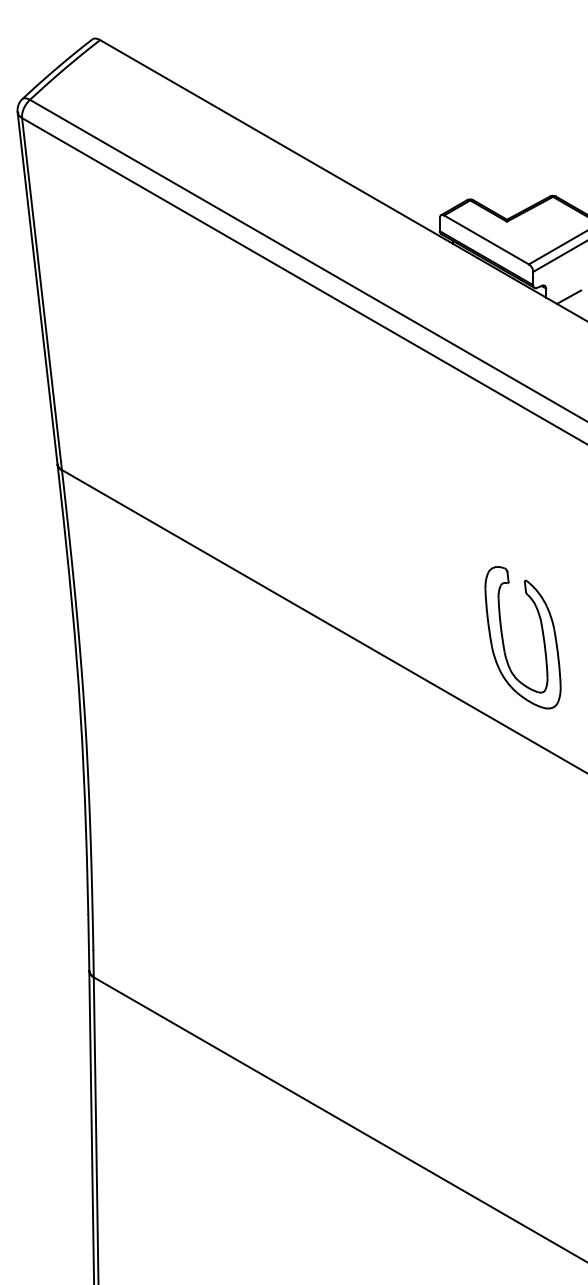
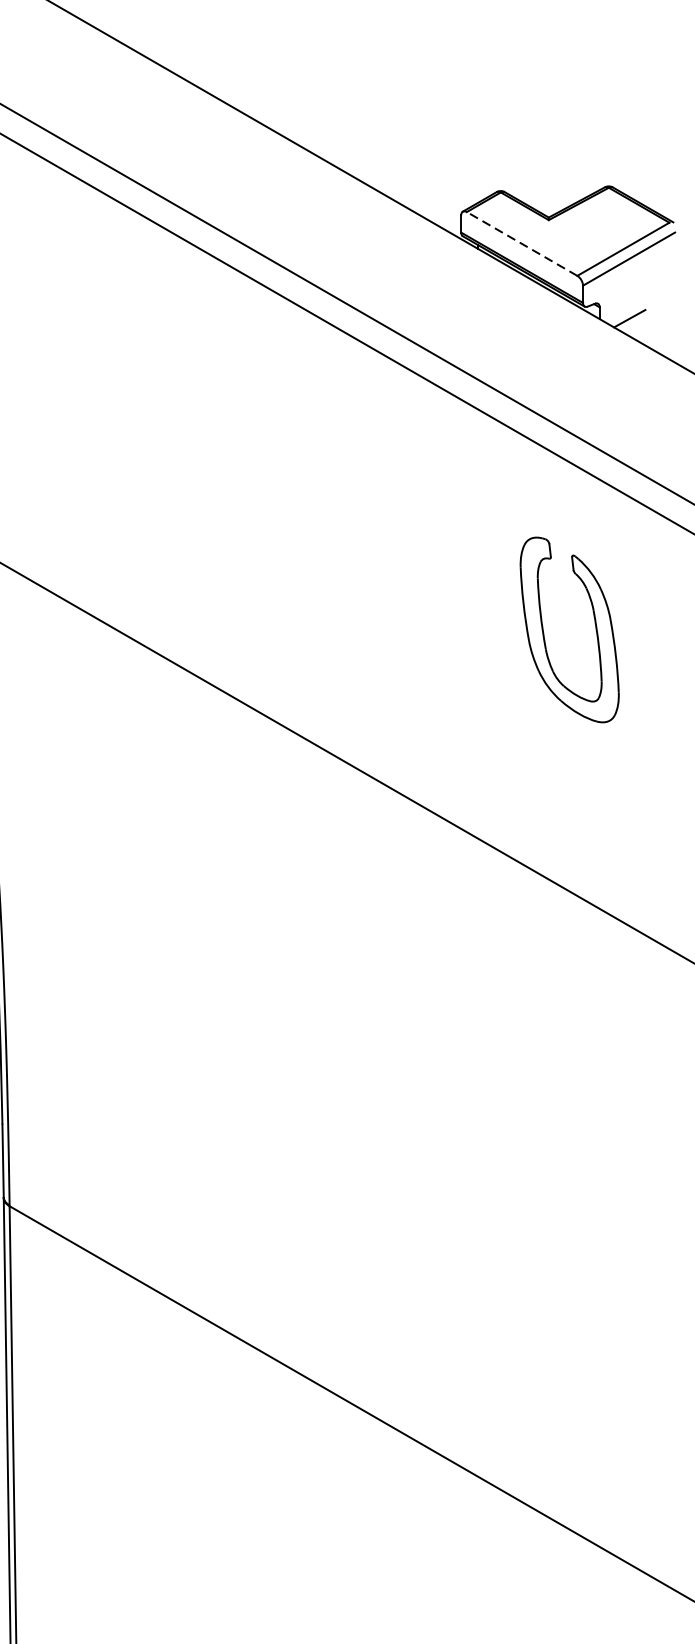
line: (486, 239) -> (522, 243), solid -> dashed
part: (504, 643) -> (545, 637), moved

